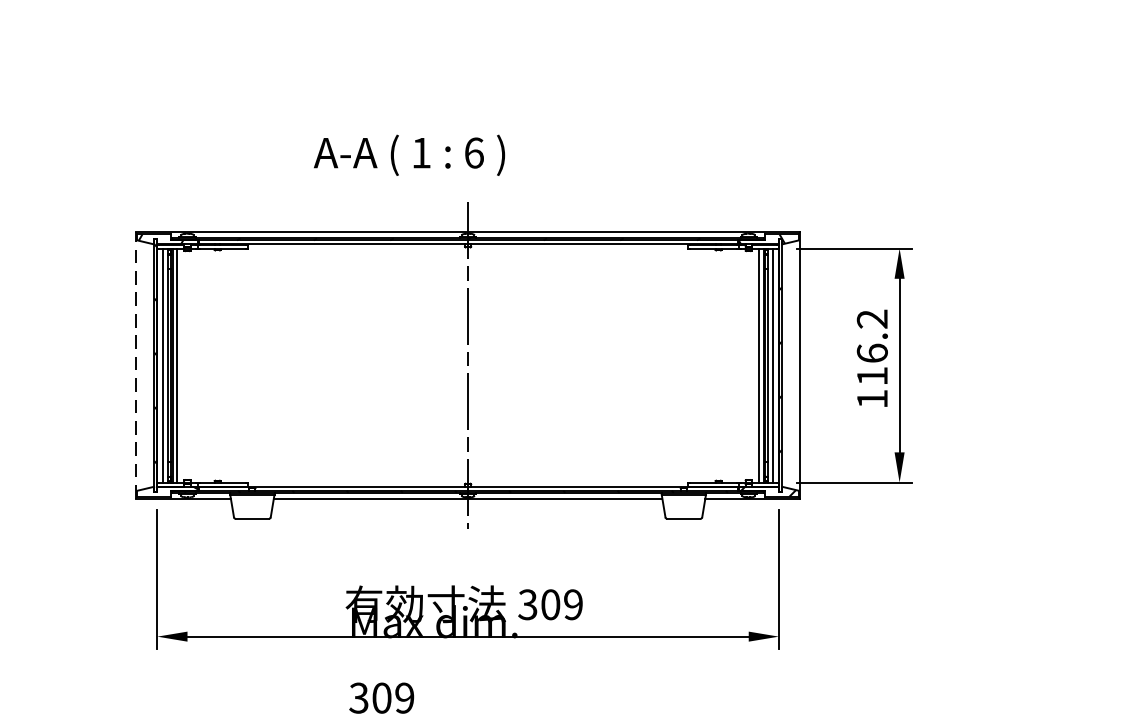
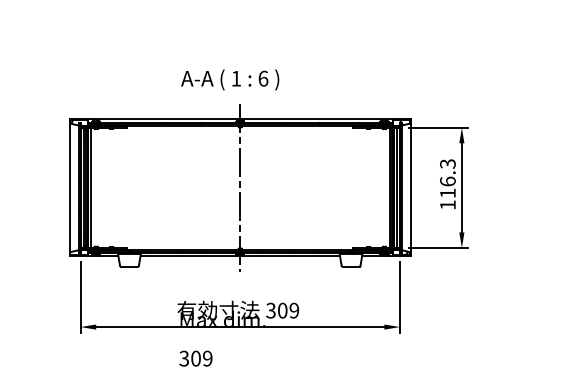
text: (410, 154) -> (230, 79), moved
text: (871, 318) -> (447, 163), 116.2 -> 116.3
line: (135, 364) -> (69, 187), dashed -> solid

